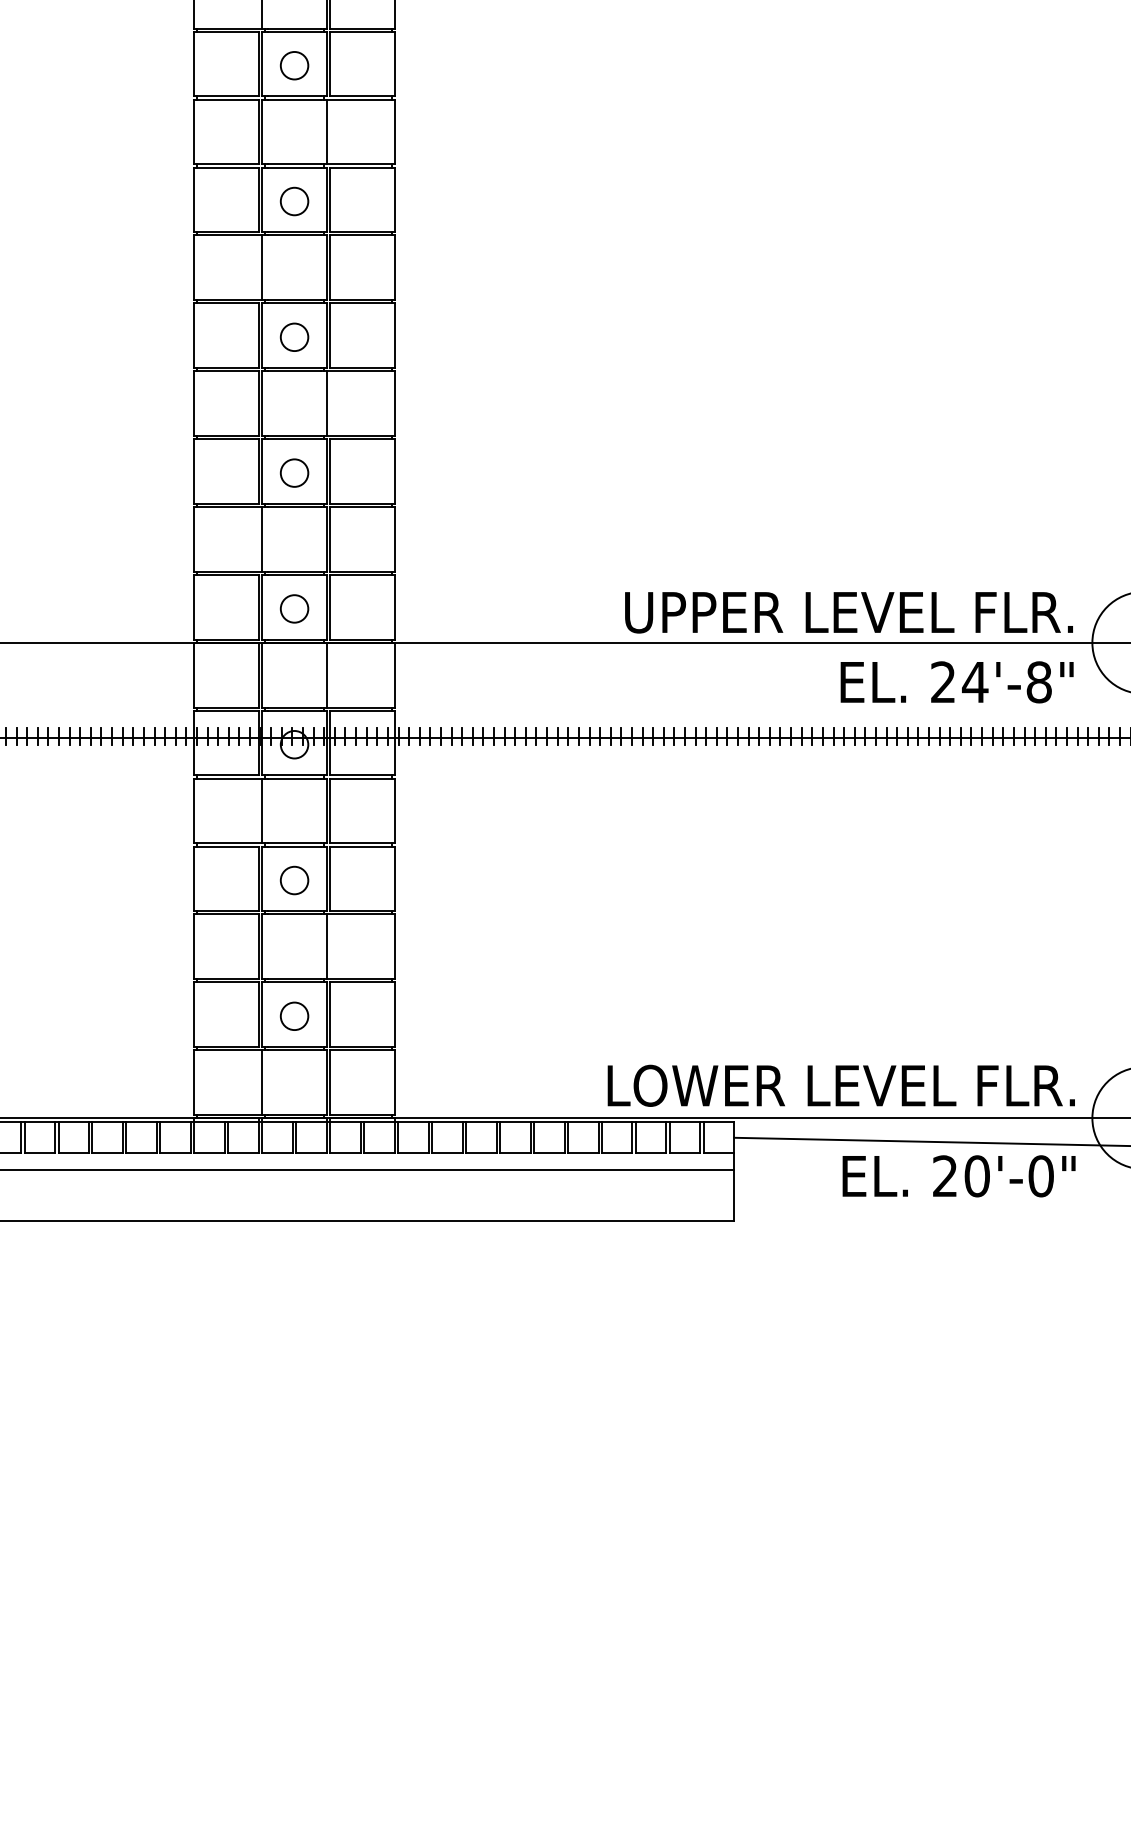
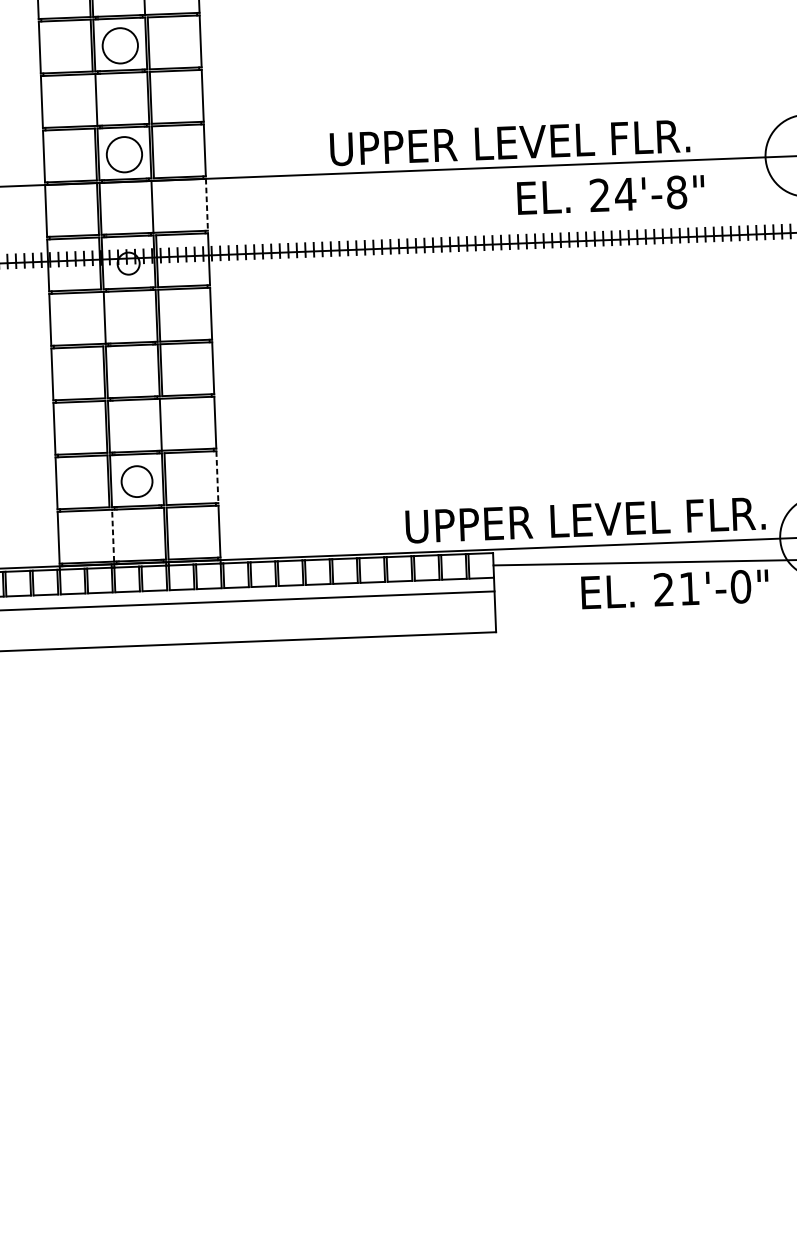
circle: (294, 472) -> (120, 45), size x1.6
circle: (294, 608) -> (124, 154), size x1.6
text: (848, 612) -> (509, 142), moved
line: (394, 675) -> (206, 205), solid -> dashed
text: (956, 682) -> (610, 195), moved
circle: (294, 880) -> (132, 372), removed
circle: (294, 1015) -> (136, 480), size x1.4
line: (394, 1015) -> (217, 477), solid -> dashed
line: (262, 1082) -> (113, 535), solid -> dashed
text: (662, 1085) -> (434, 525), LOWER LEVEL FLR. -> UPPER LEVEL FLR.
text: (976, 1176) -> (689, 588), 20'-0" -> 21'-0"

